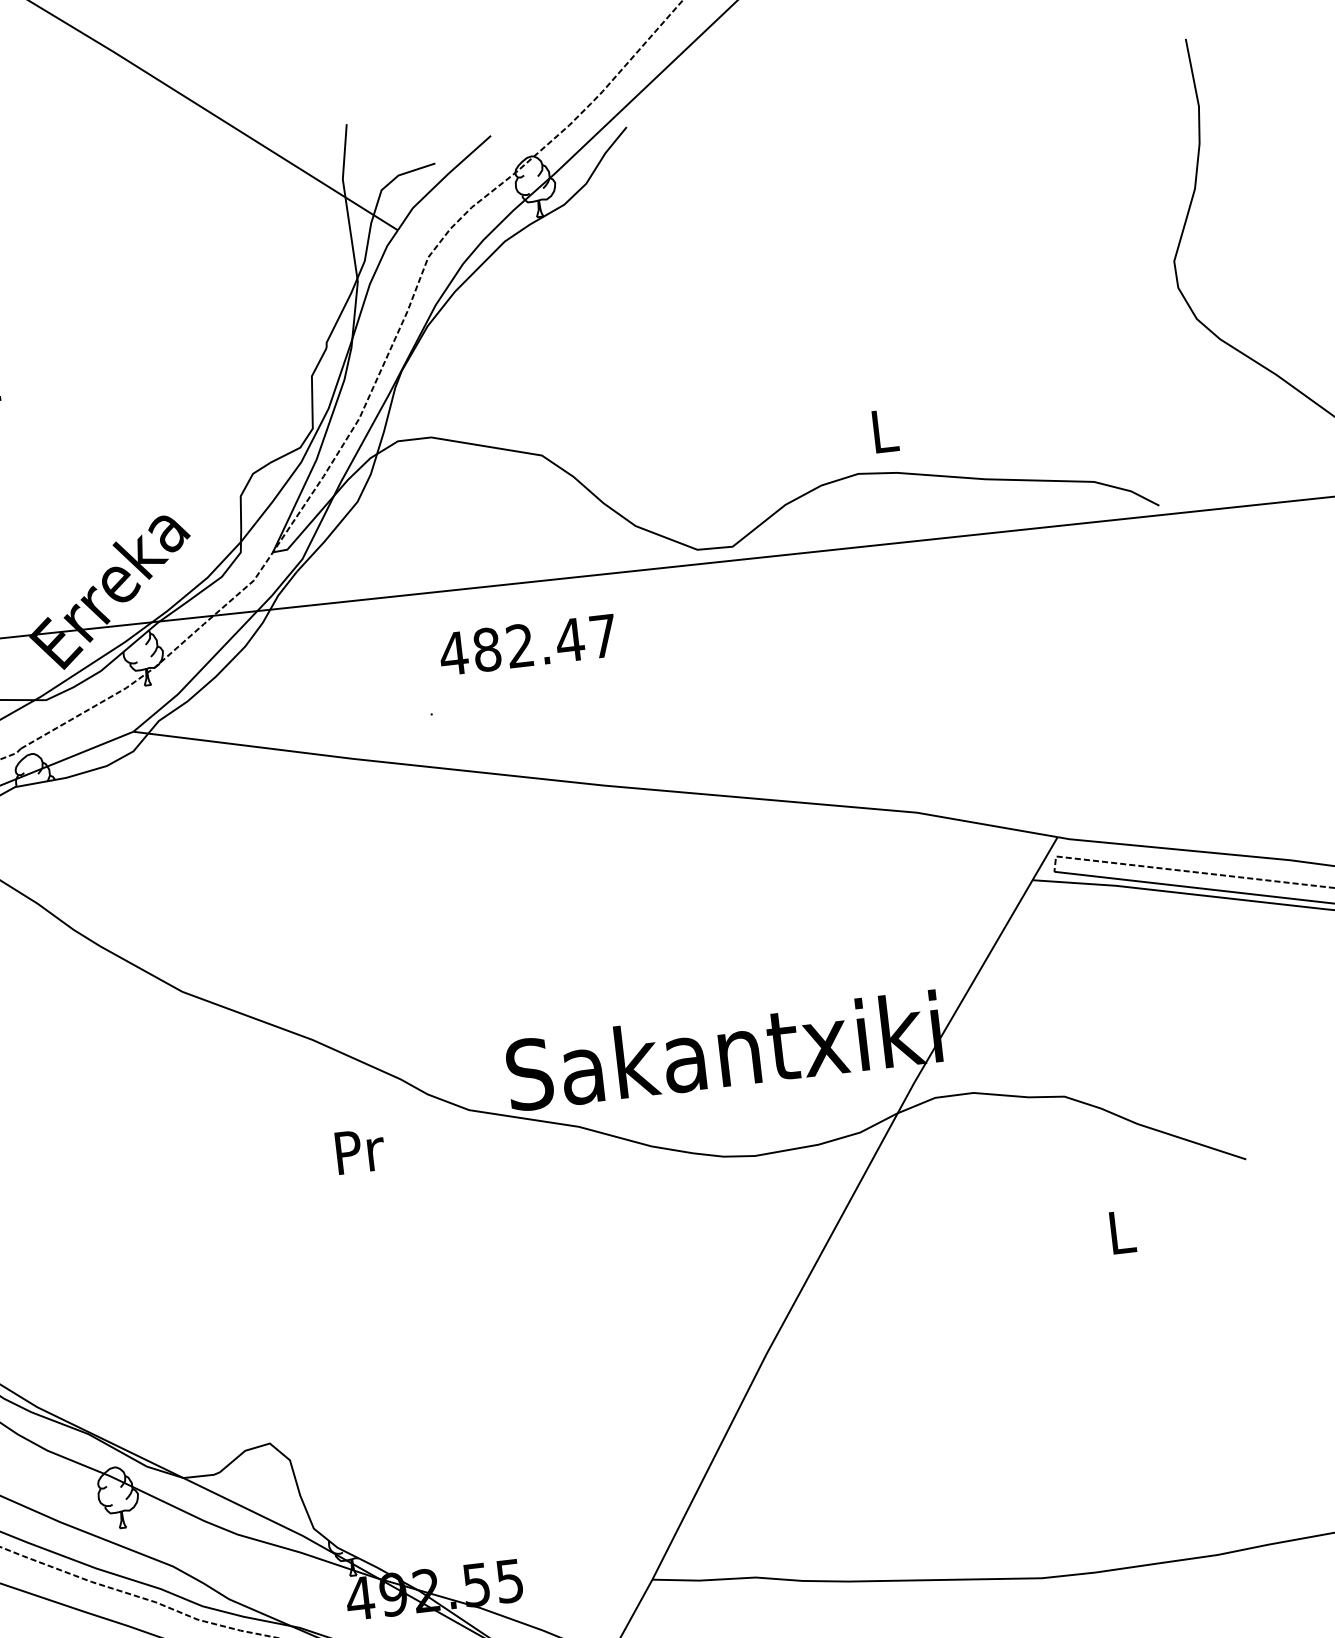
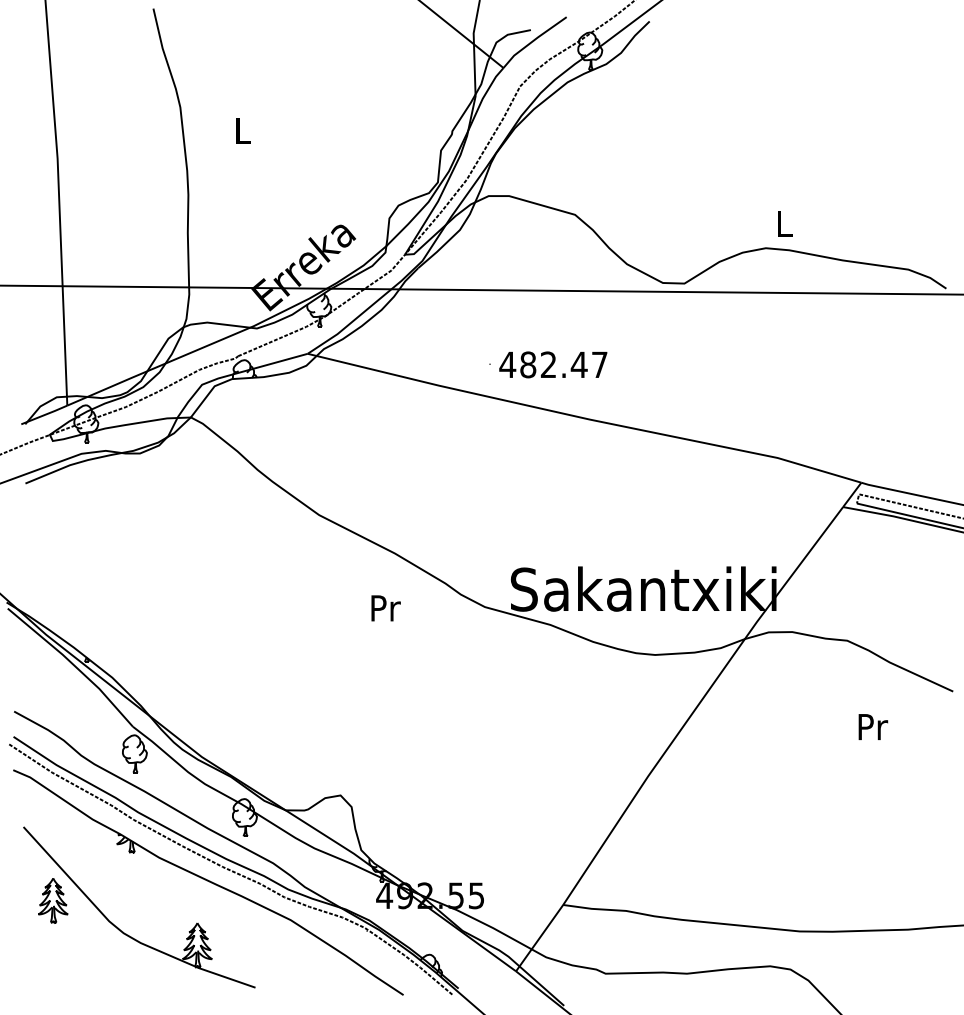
text: (528, 644) -> (553, 364), moved
text: (359, 1151) -> (385, 608), moved
text: (1123, 1232) -> (873, 727), L -> Pr

